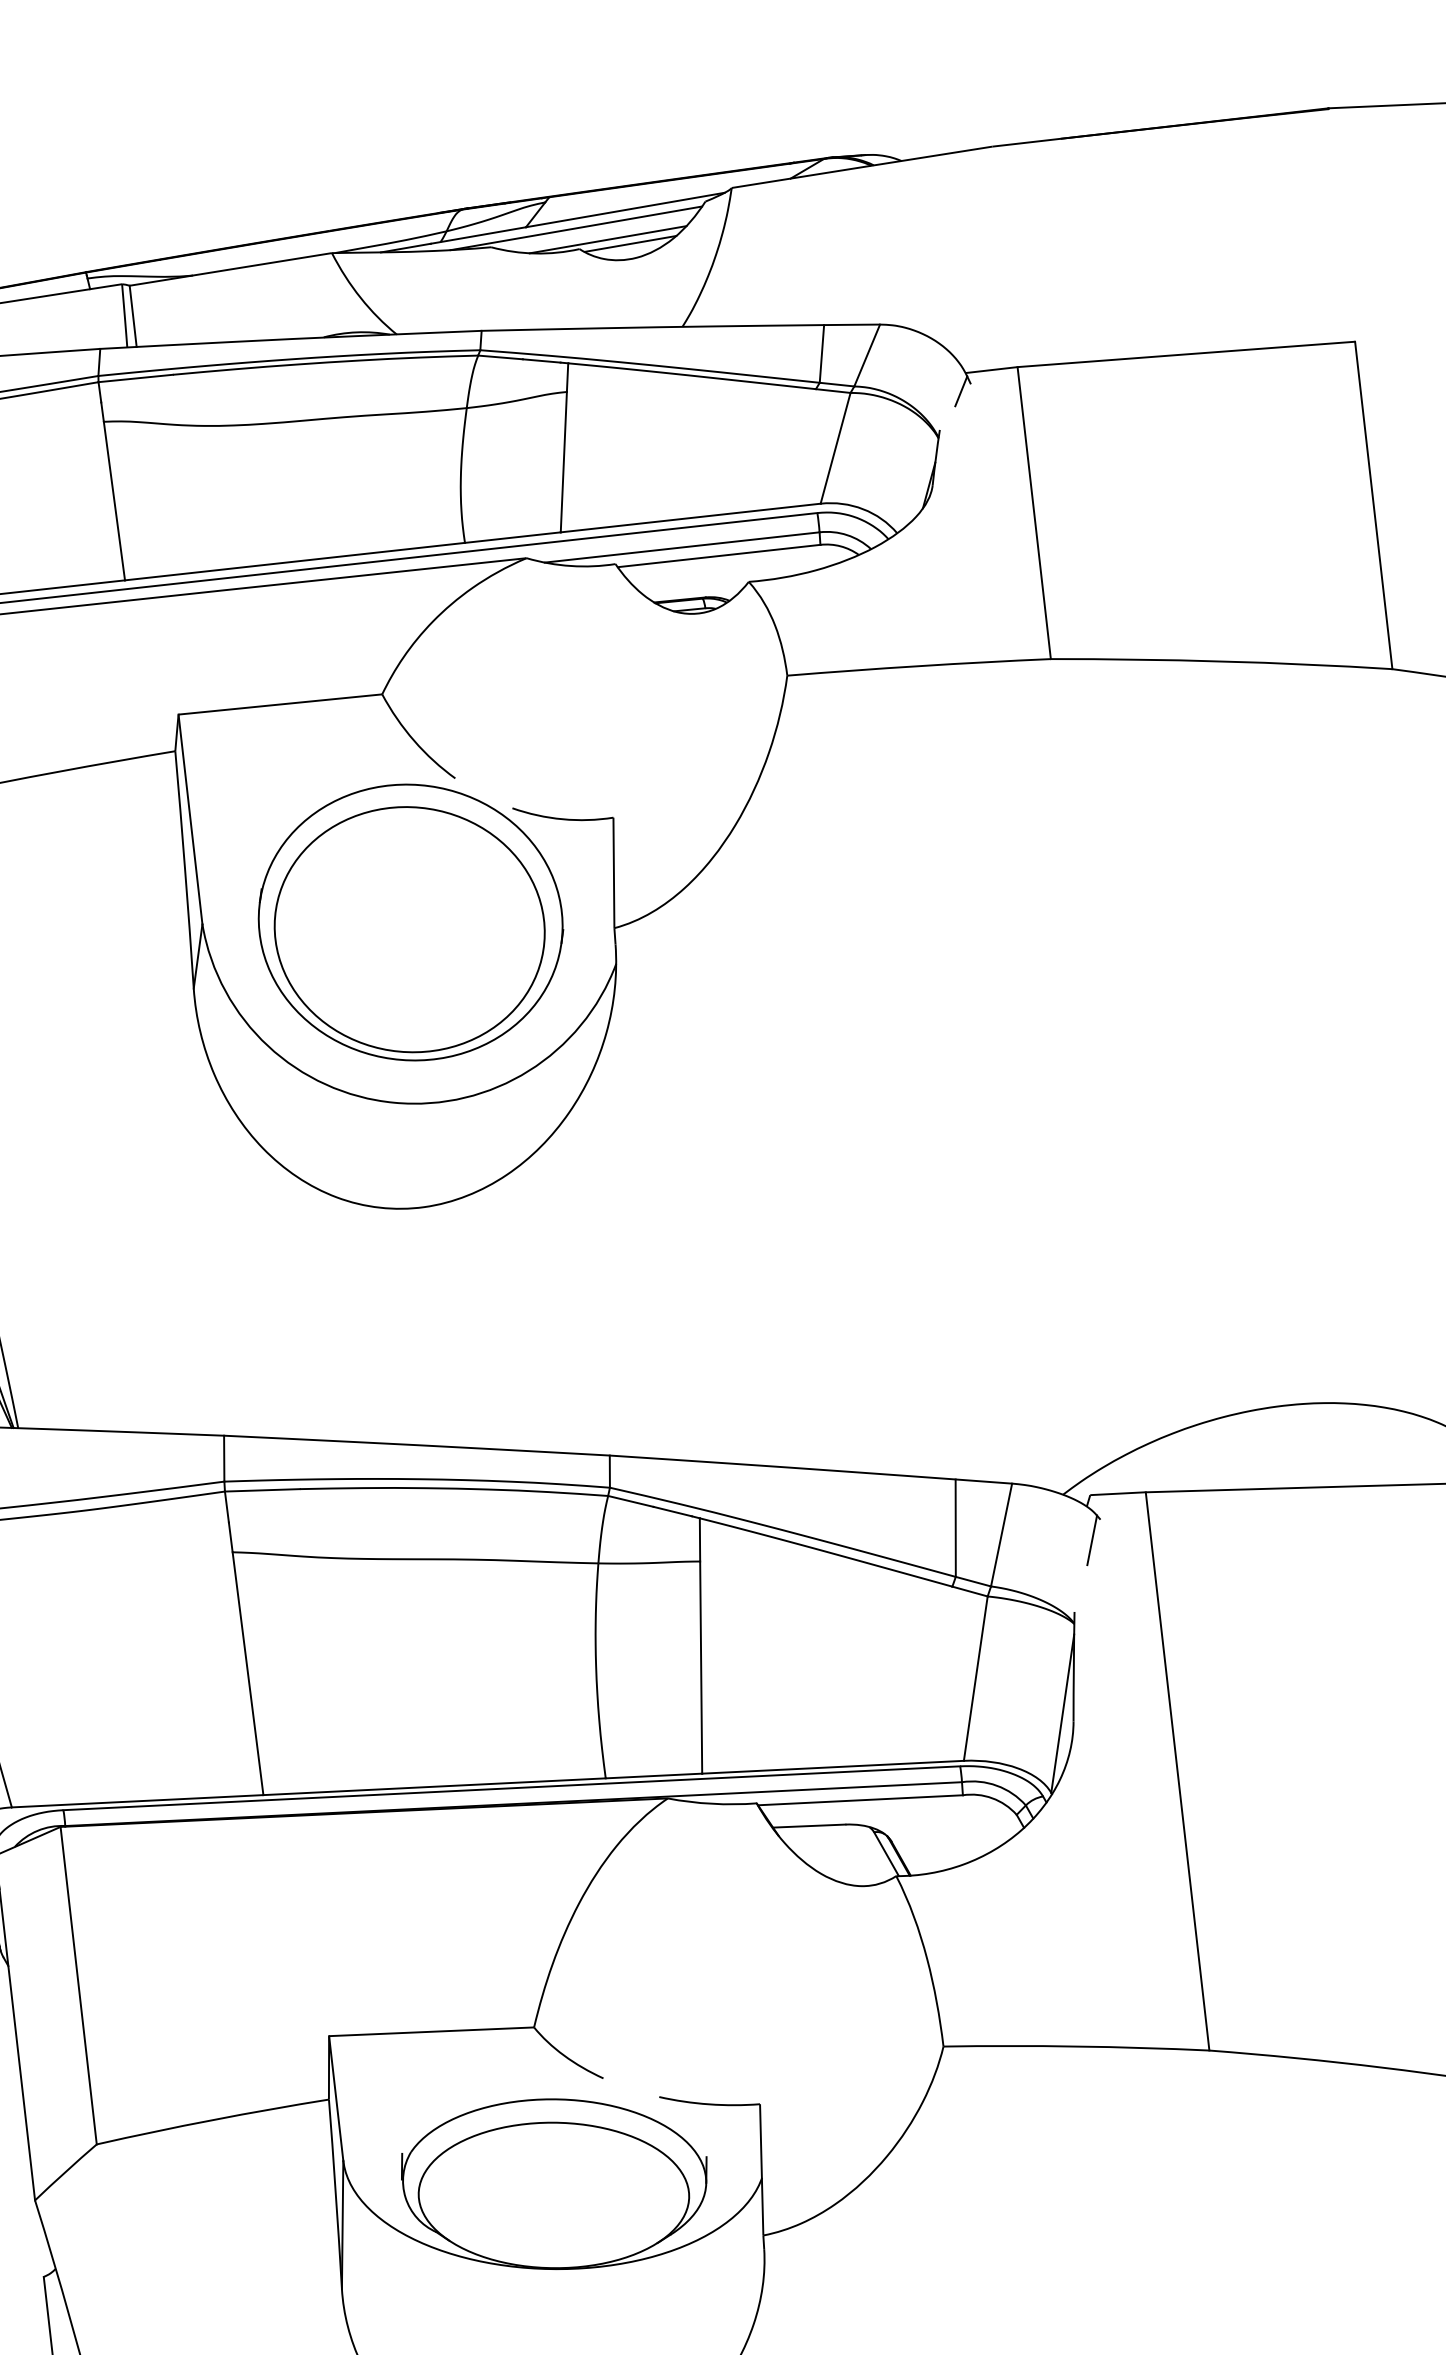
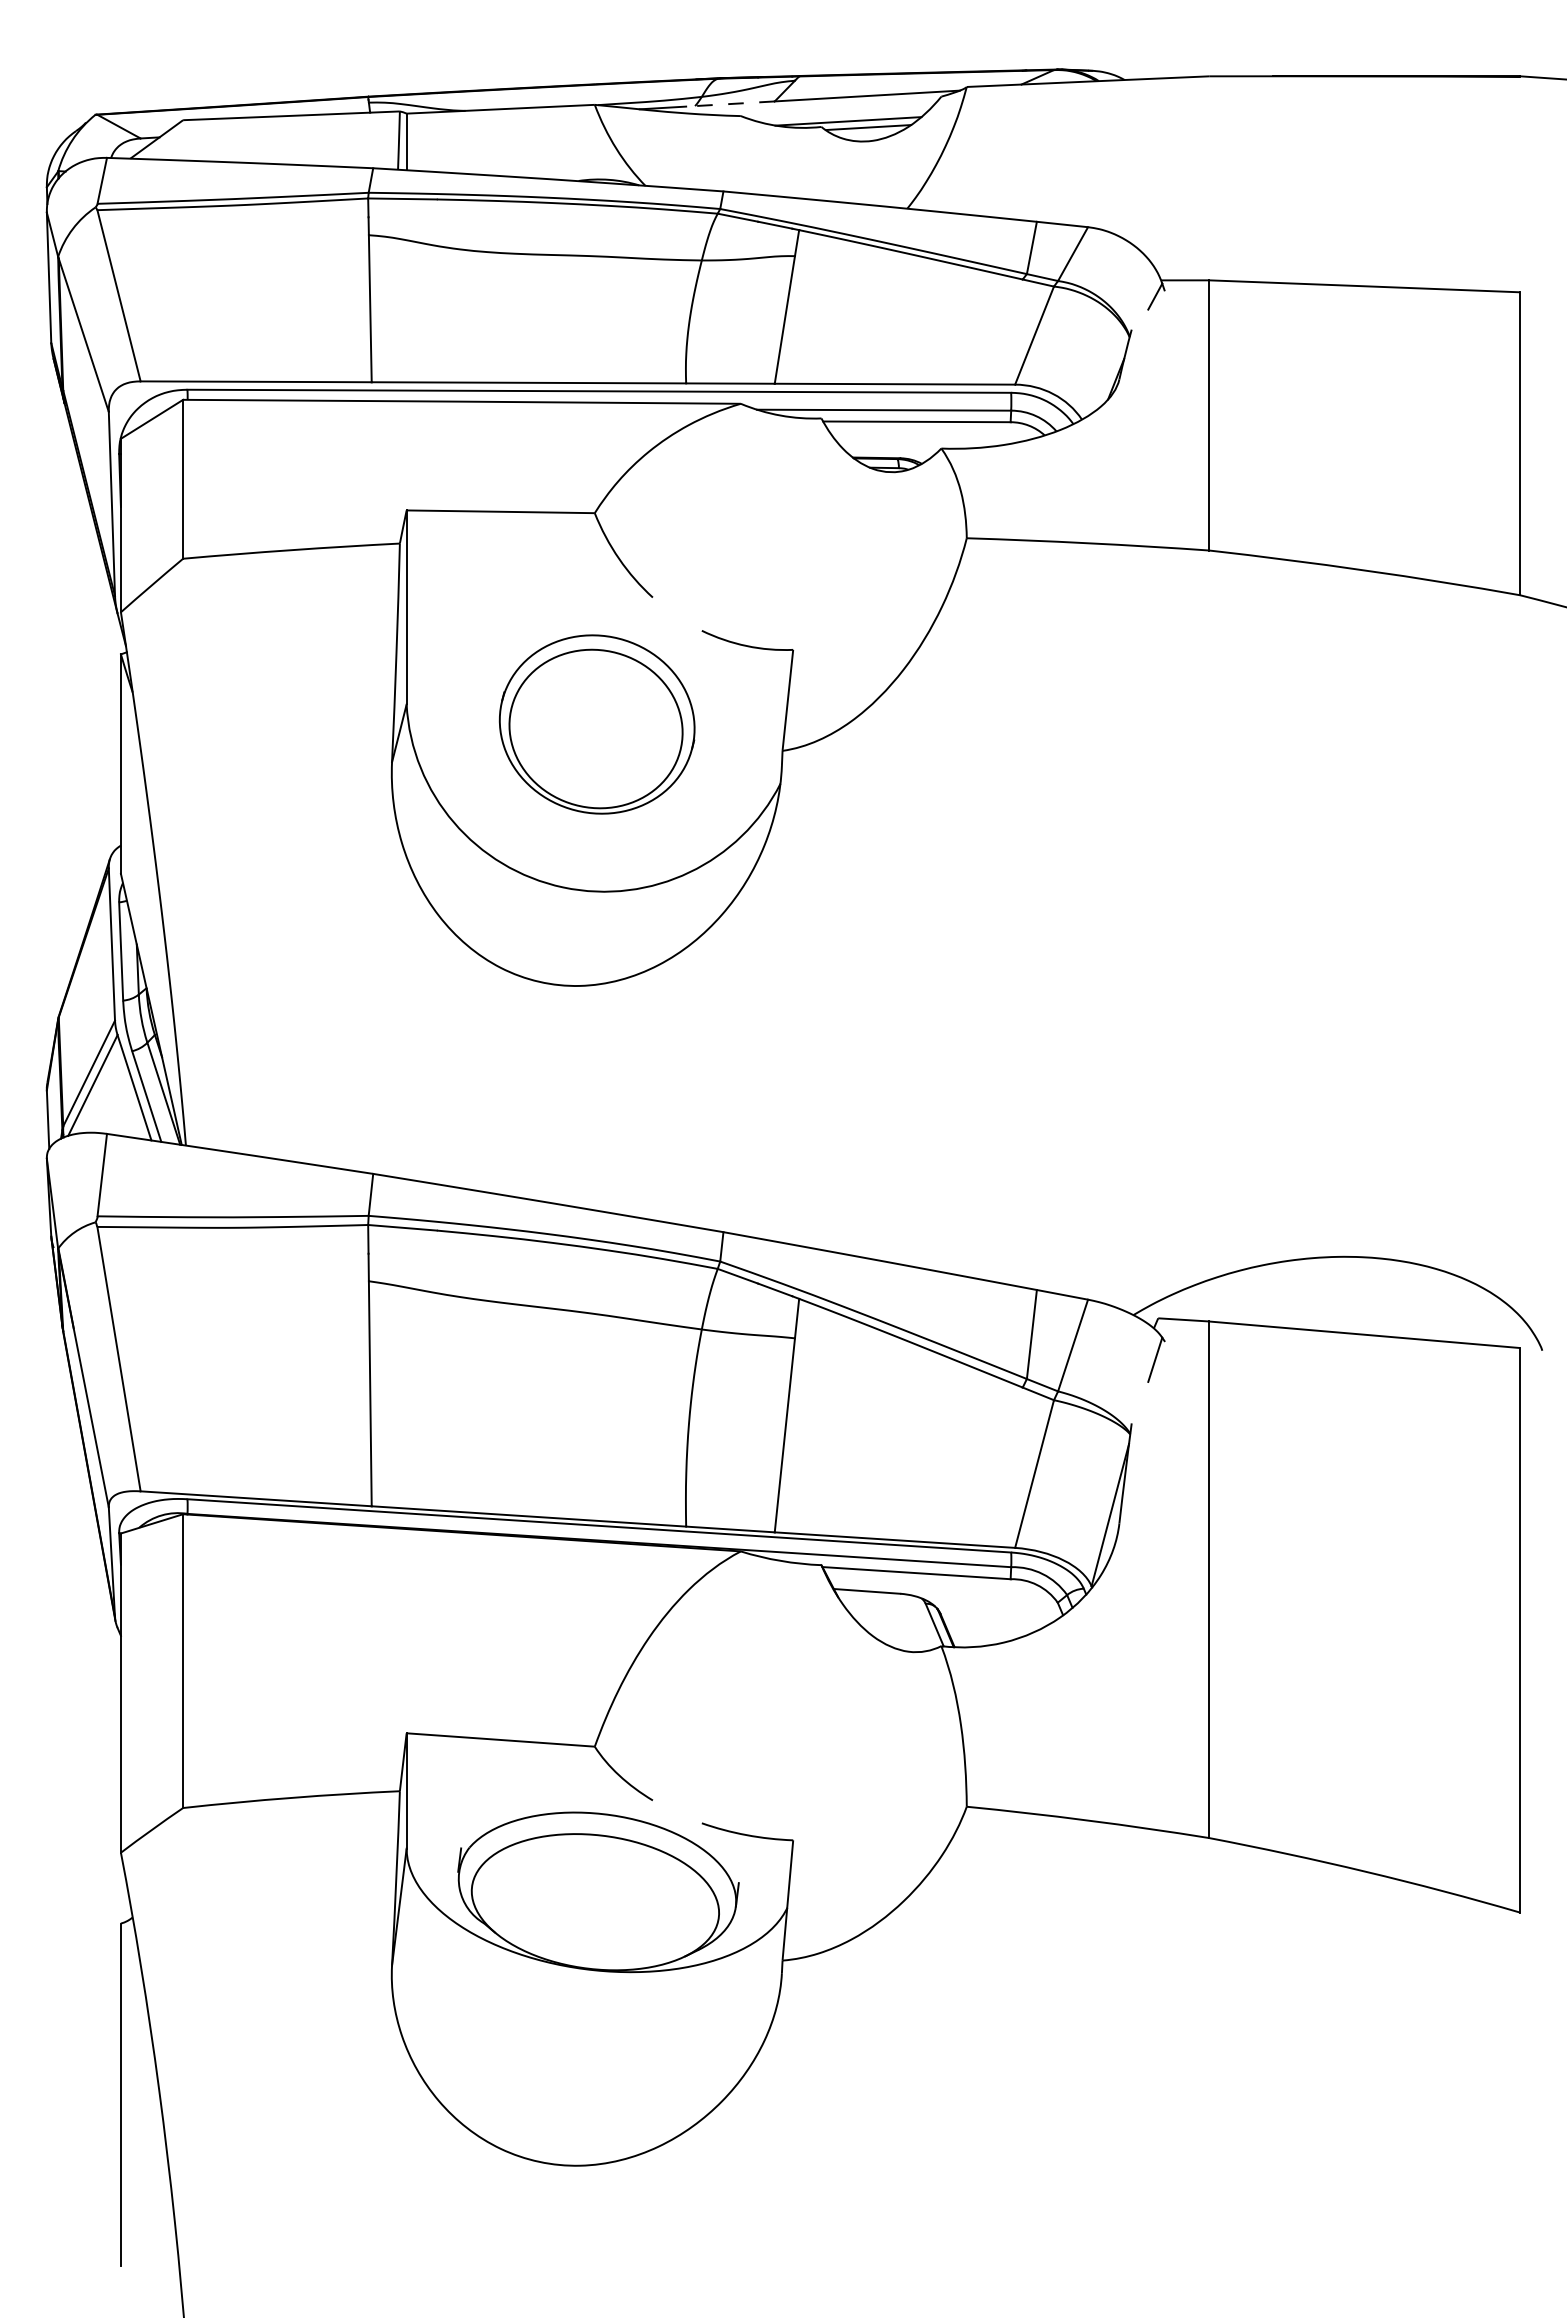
line: (576, 228) -> (820, 107), removed
line: (477, 236) -> (729, 104), solid -> dashed
part: (411, 922) -> (597, 724), size x0.7

